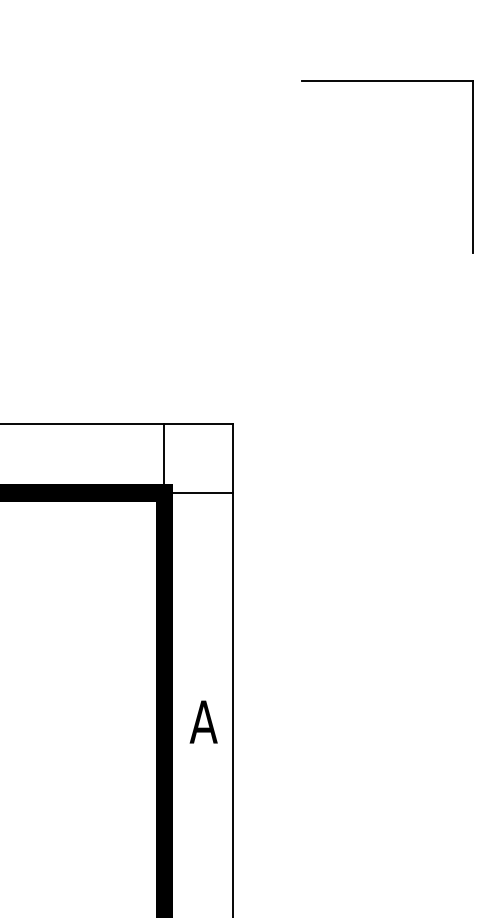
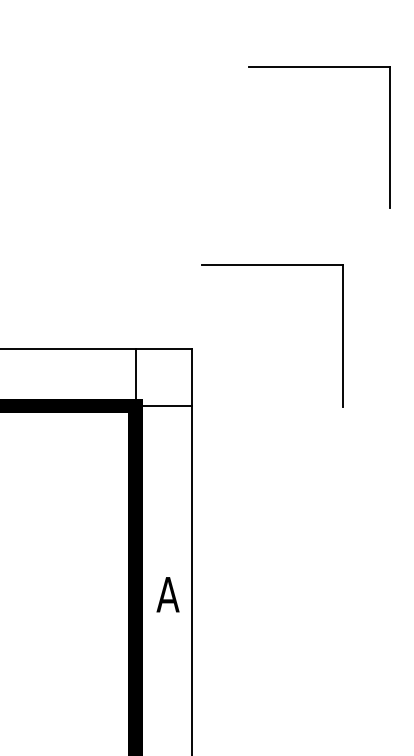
part: (330, 322) -> (272, 265), added

